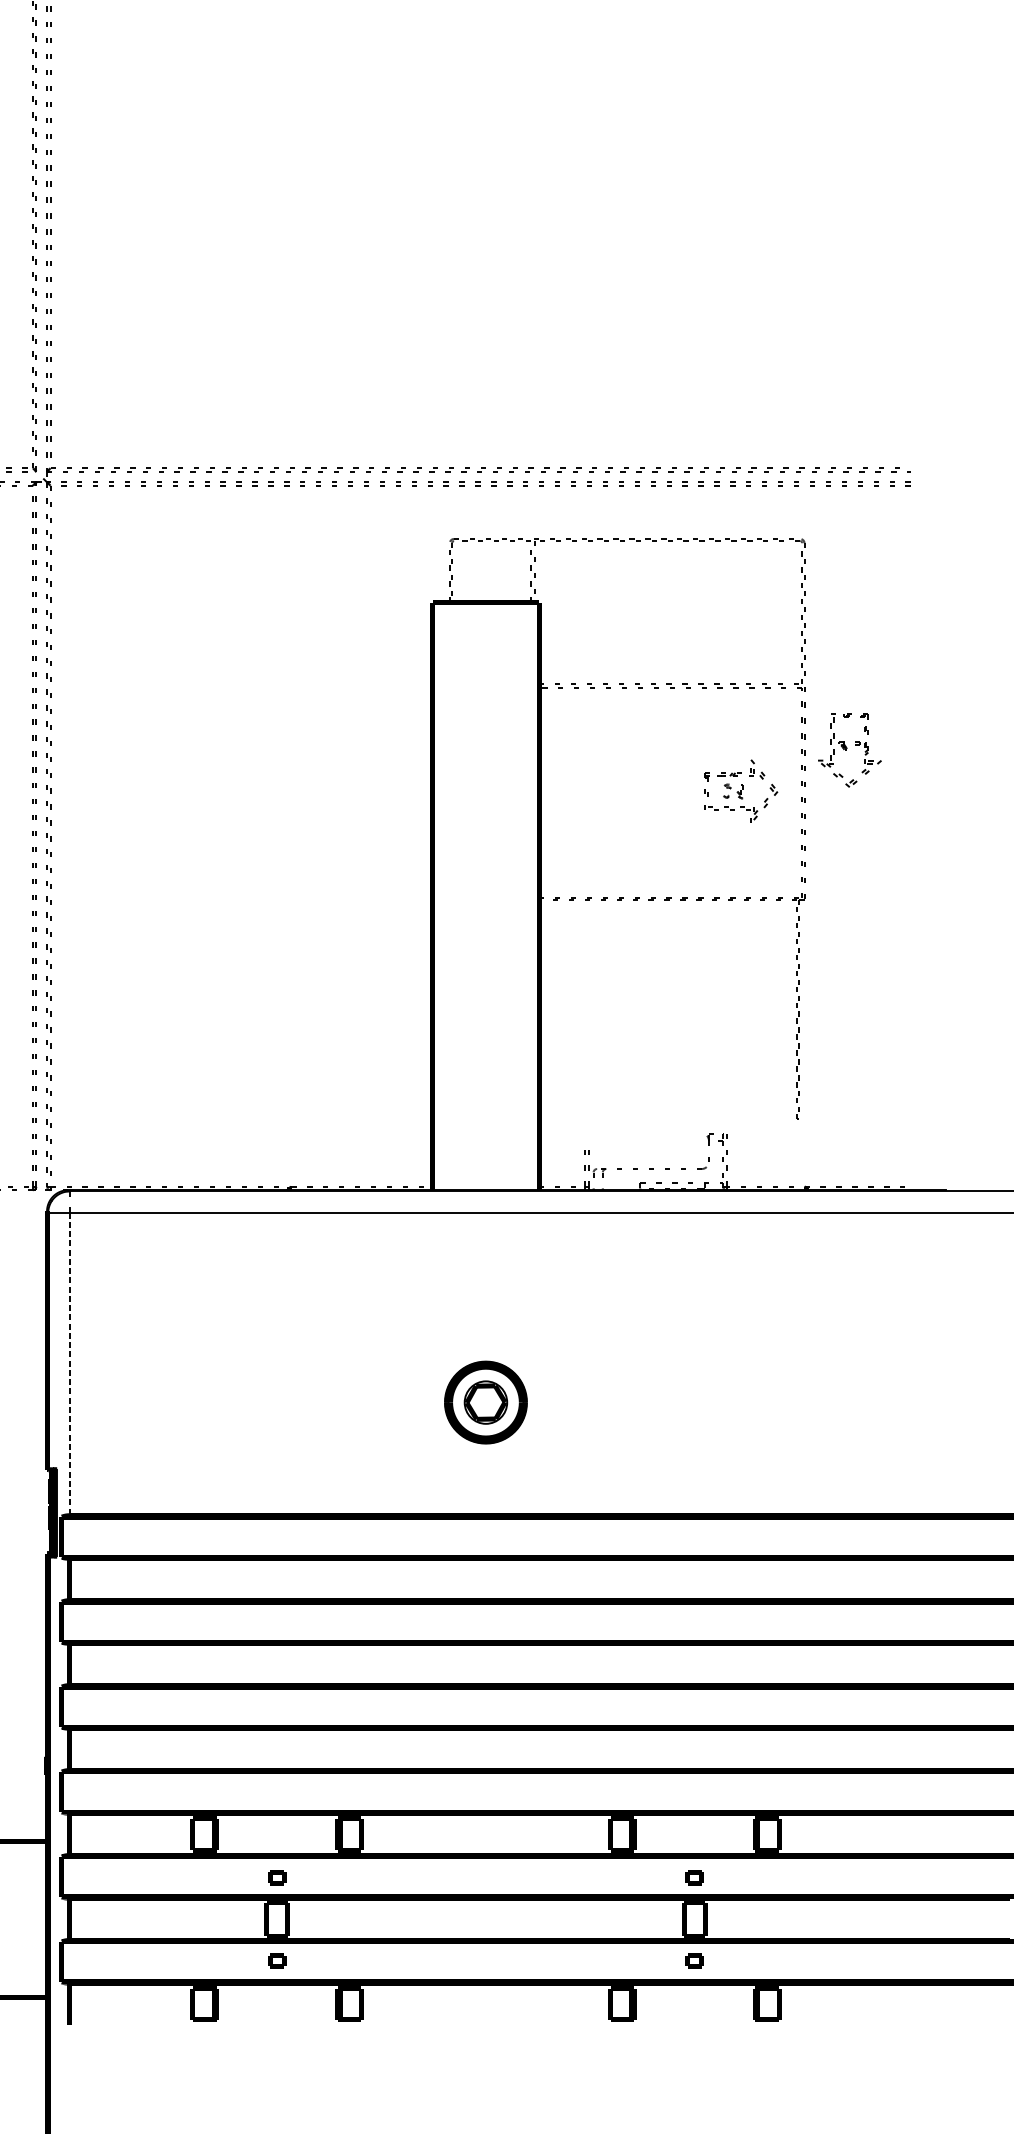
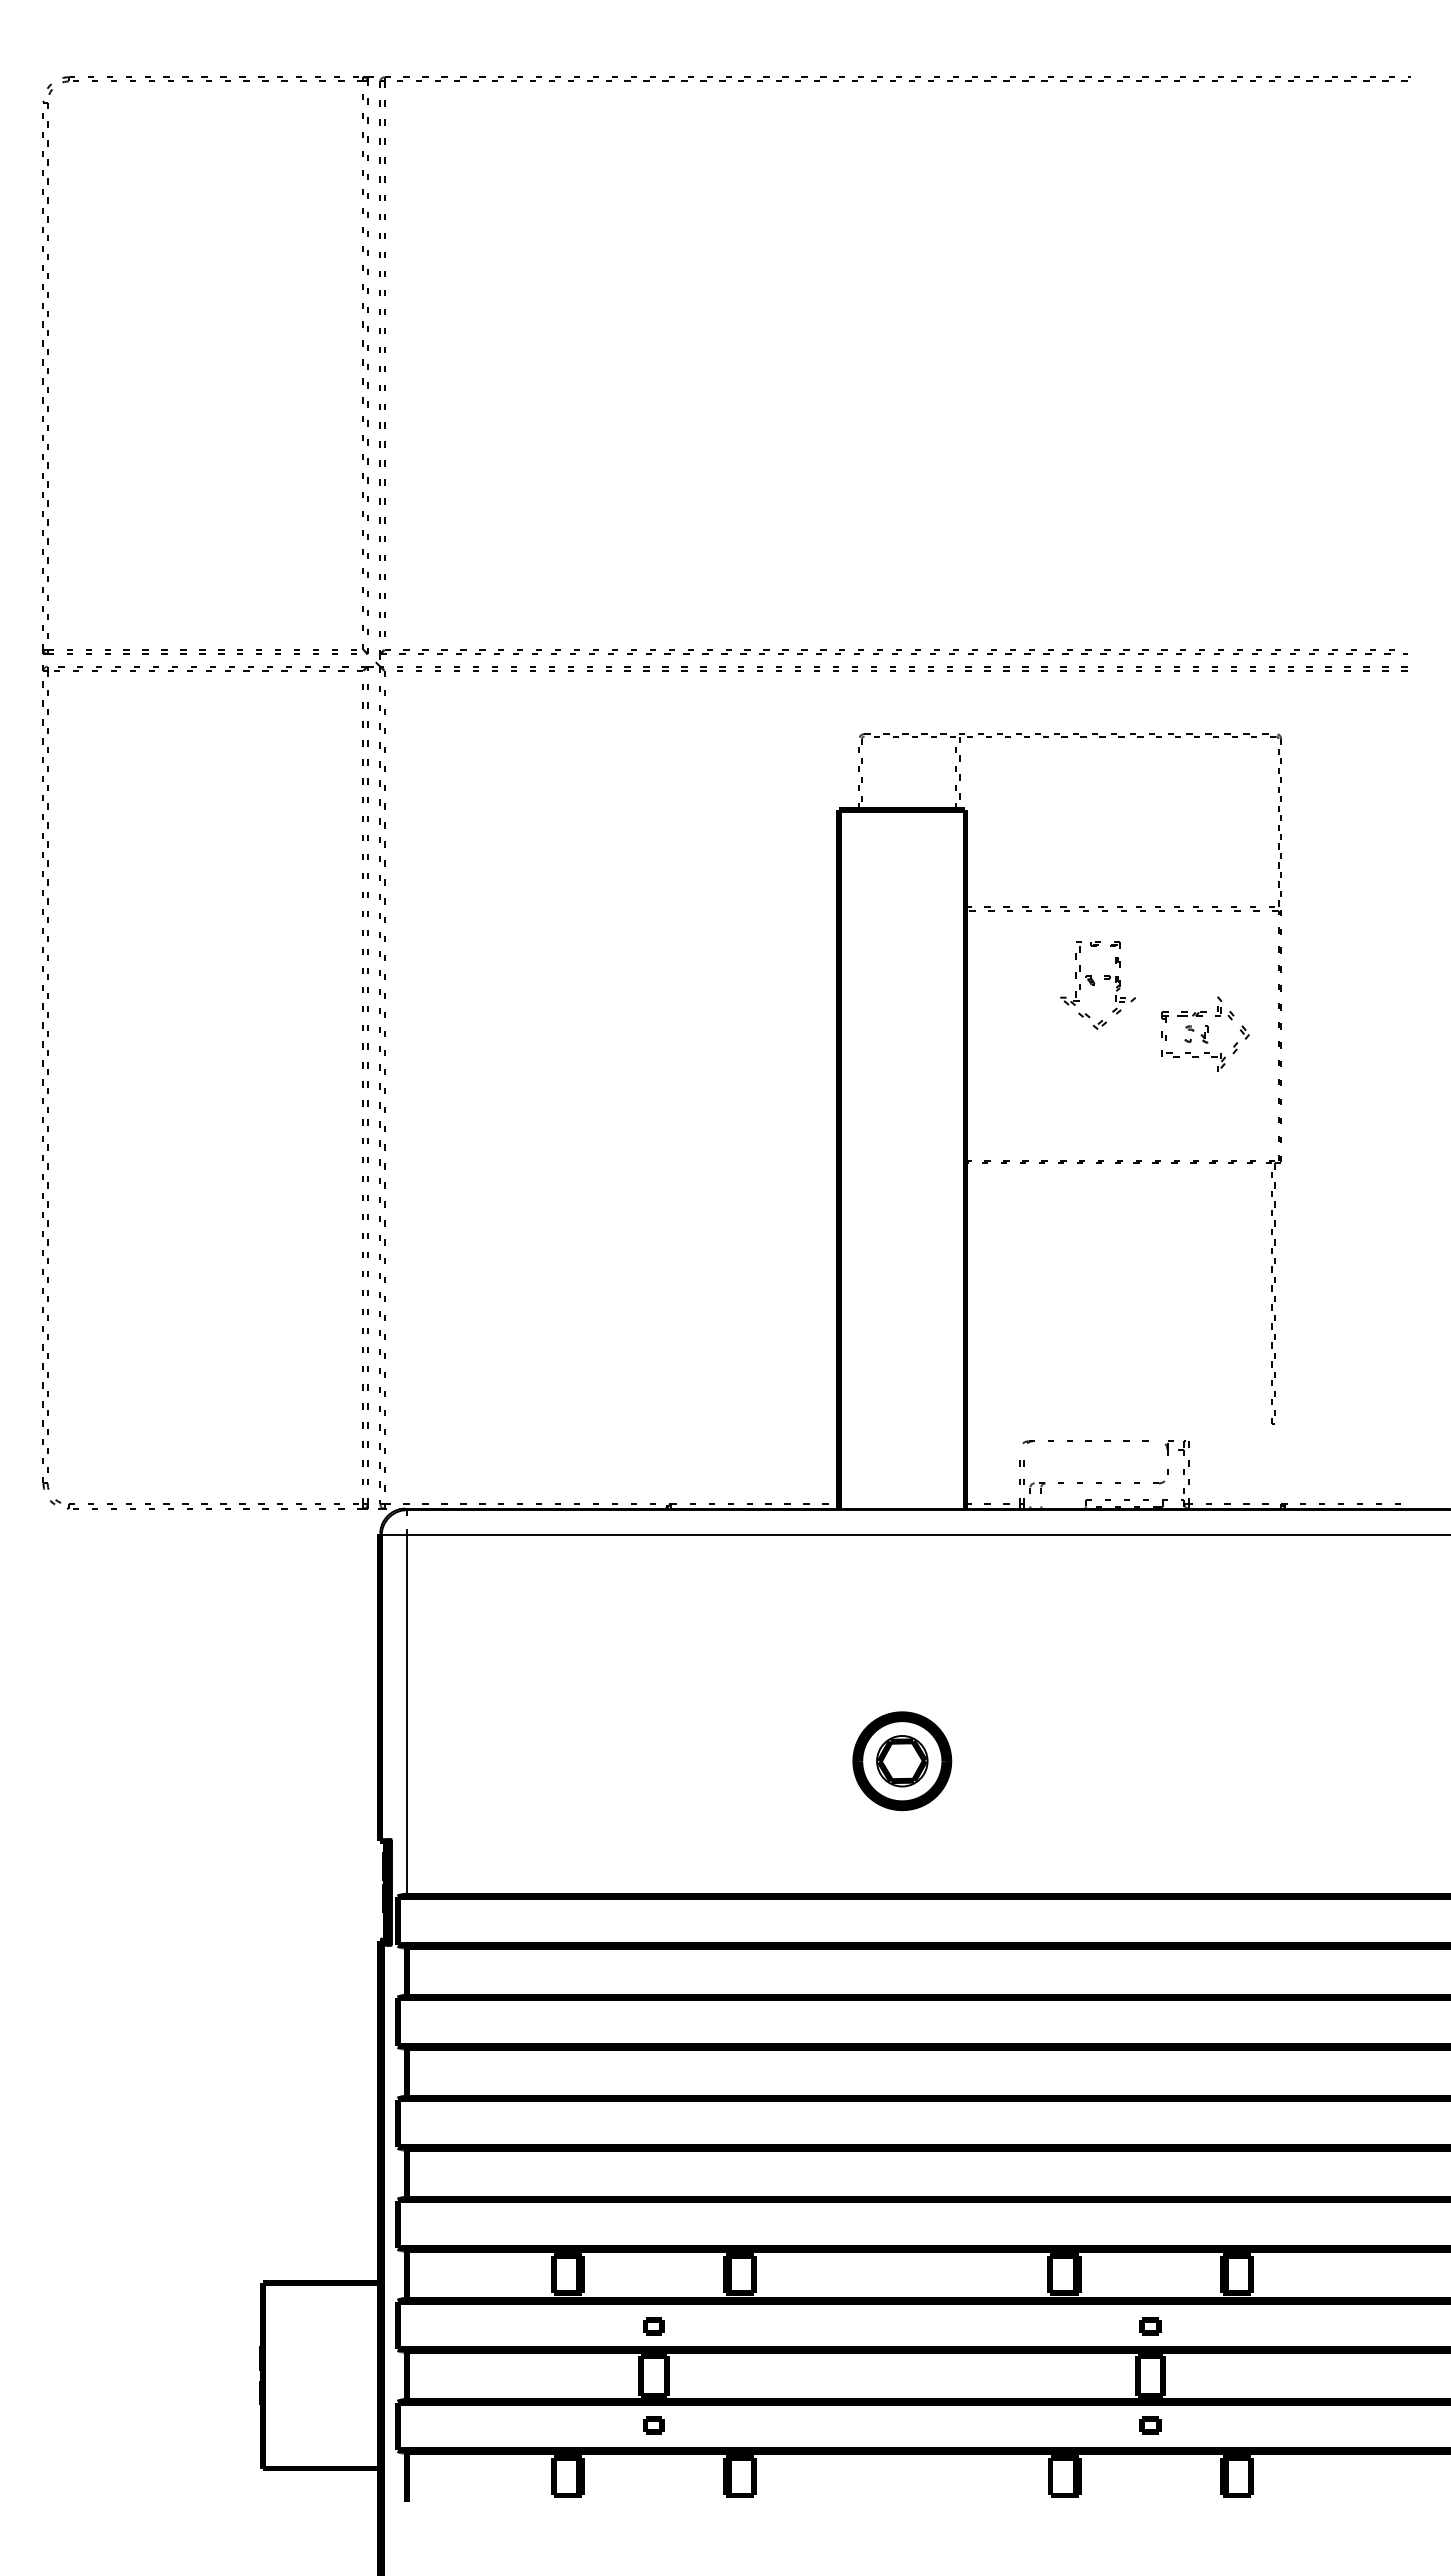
part: (850, 750) -> (1098, 985), moved
part: (639, 1133) -> (1085, 1441), added
line: (69, 1364) -> (407, 1716), dashed -> solid

